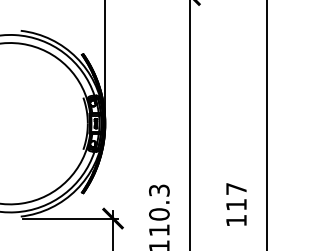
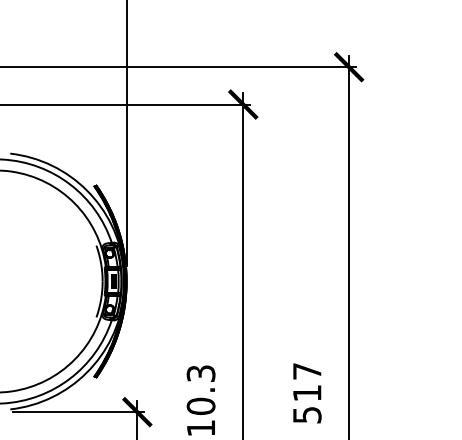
text: (236, 221) -> (307, 415), 117 -> 517

